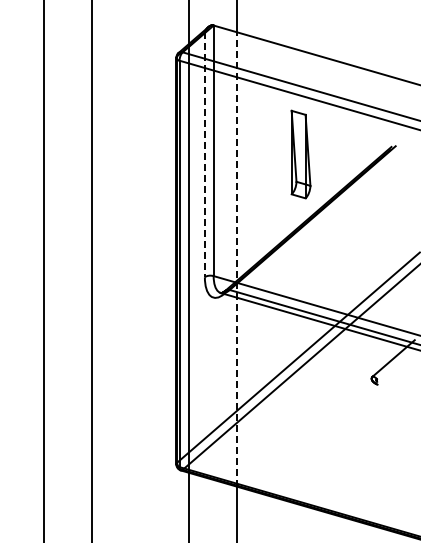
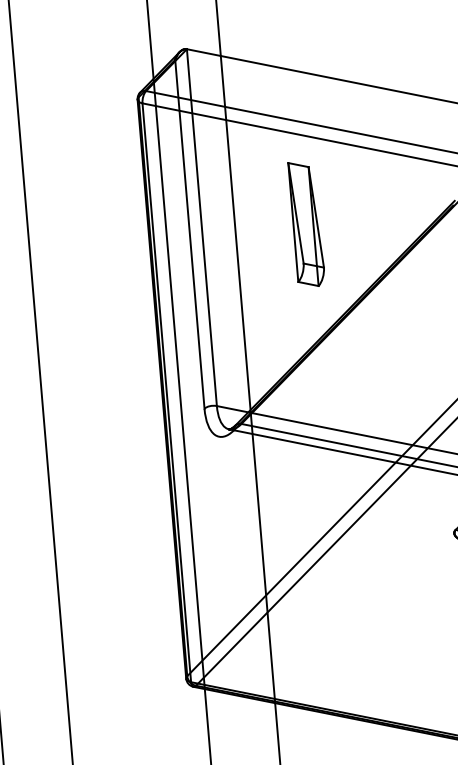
part: (300, 154) -> (306, 224), moved
line: (204, 155) -> (189, 235), dashed -> solid
line: (236, 258) -> (247, 378), dashed -> solid

